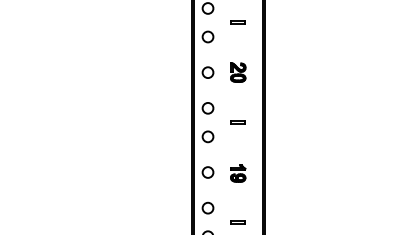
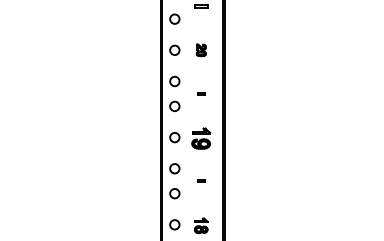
part: (238, 72) -> (201, 50), size x0.7
part: (238, 122) -> (201, 93), size x0.6
part: (238, 173) -> (201, 138), size x1.4
part: (238, 222) -> (201, 181), size x0.6

